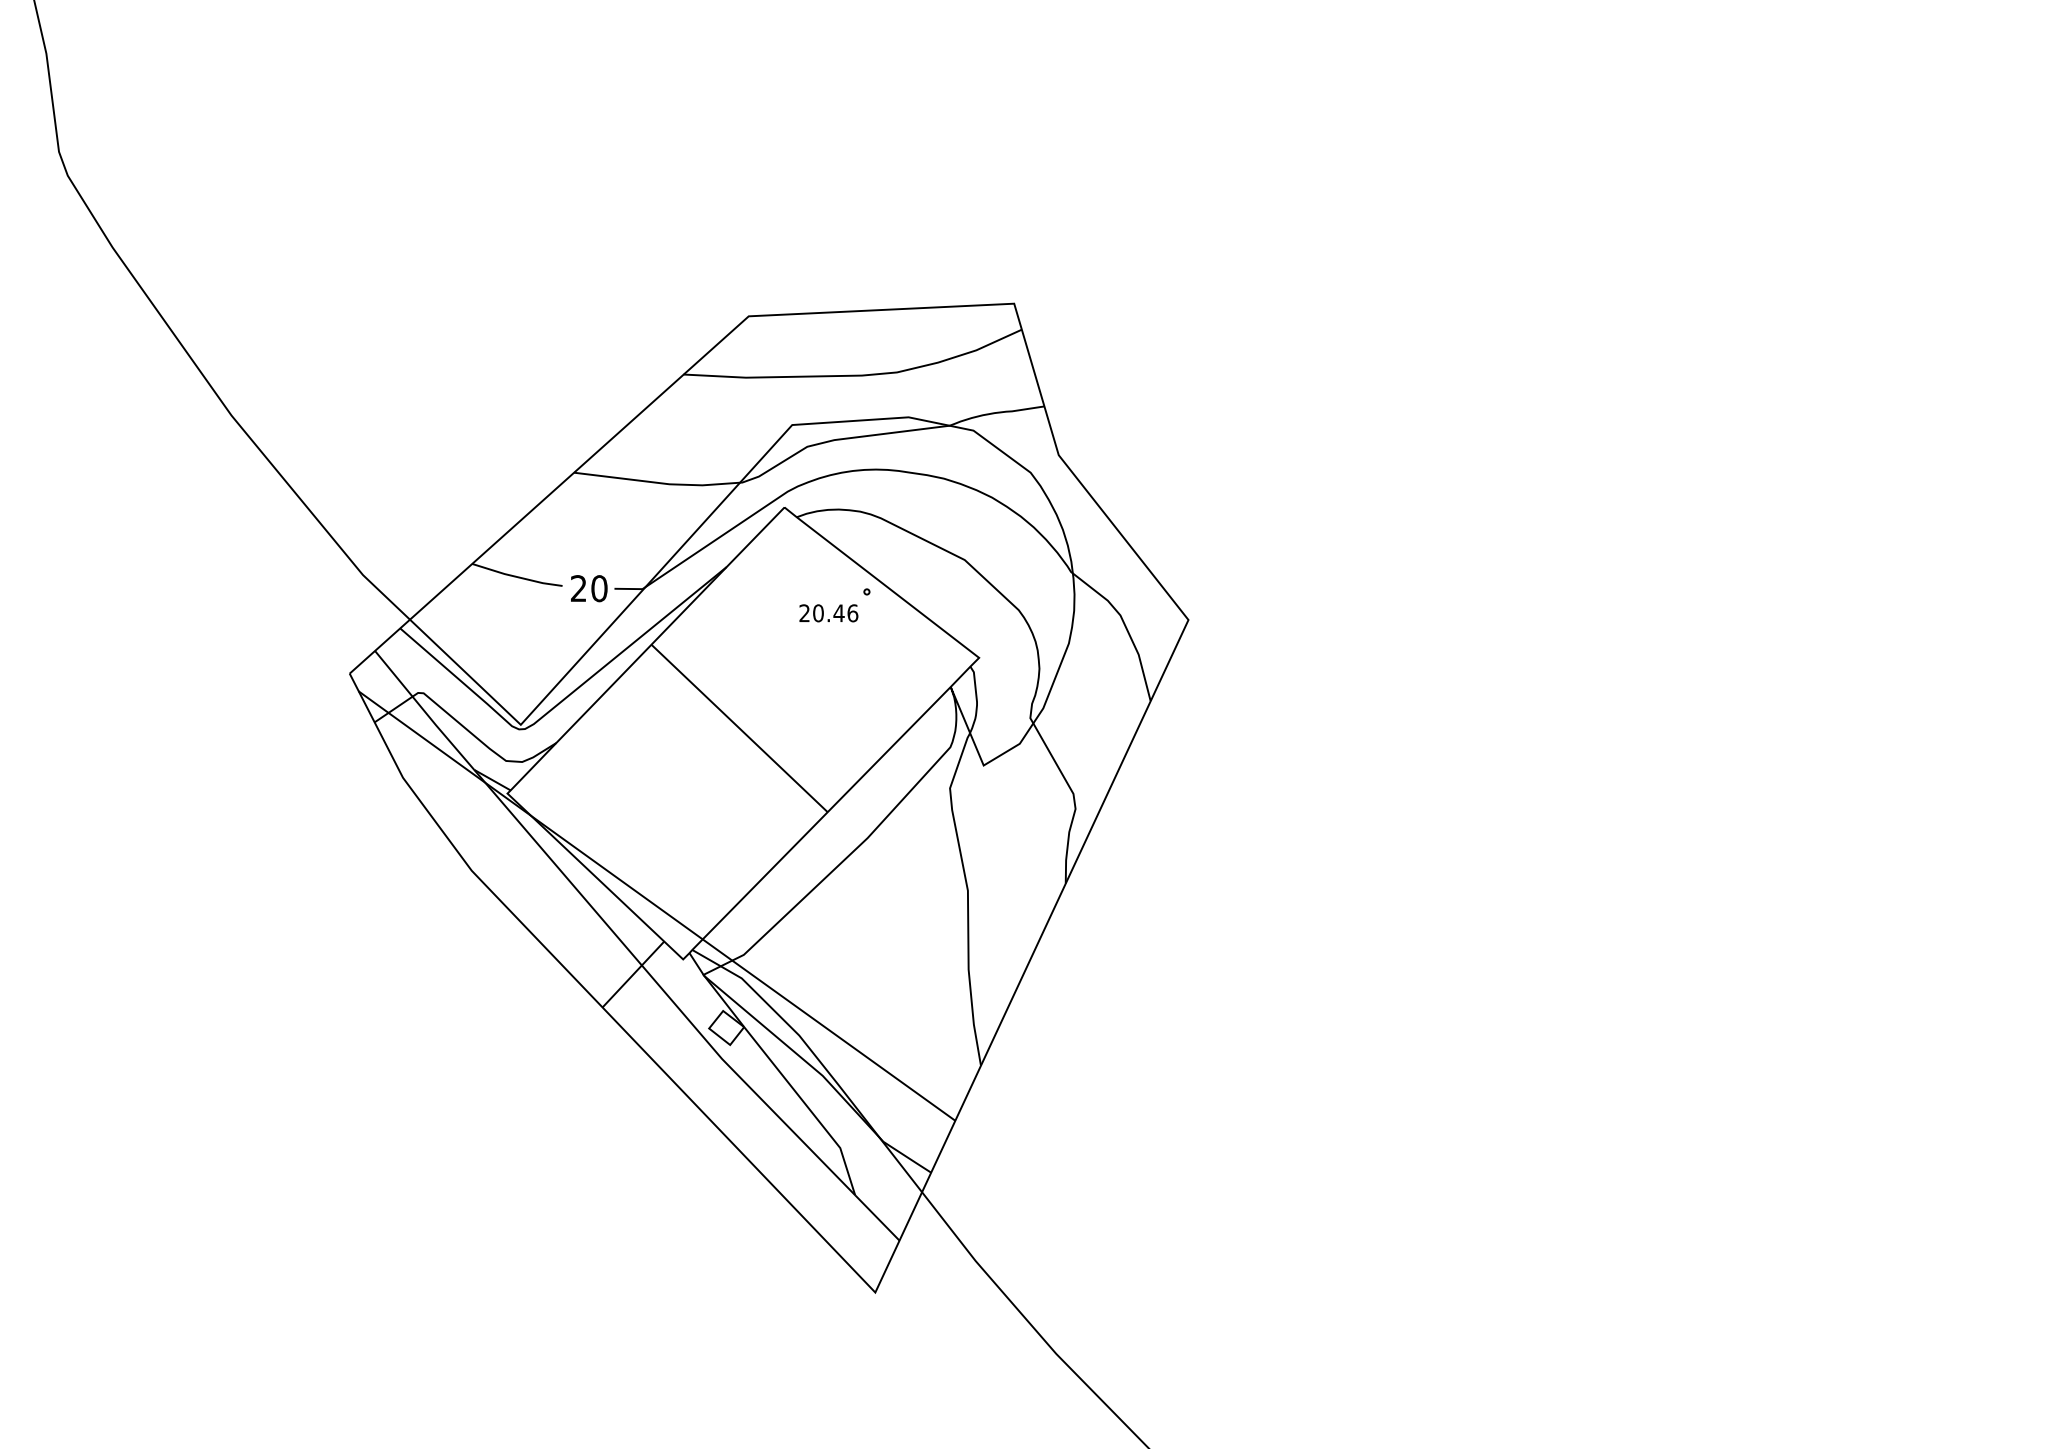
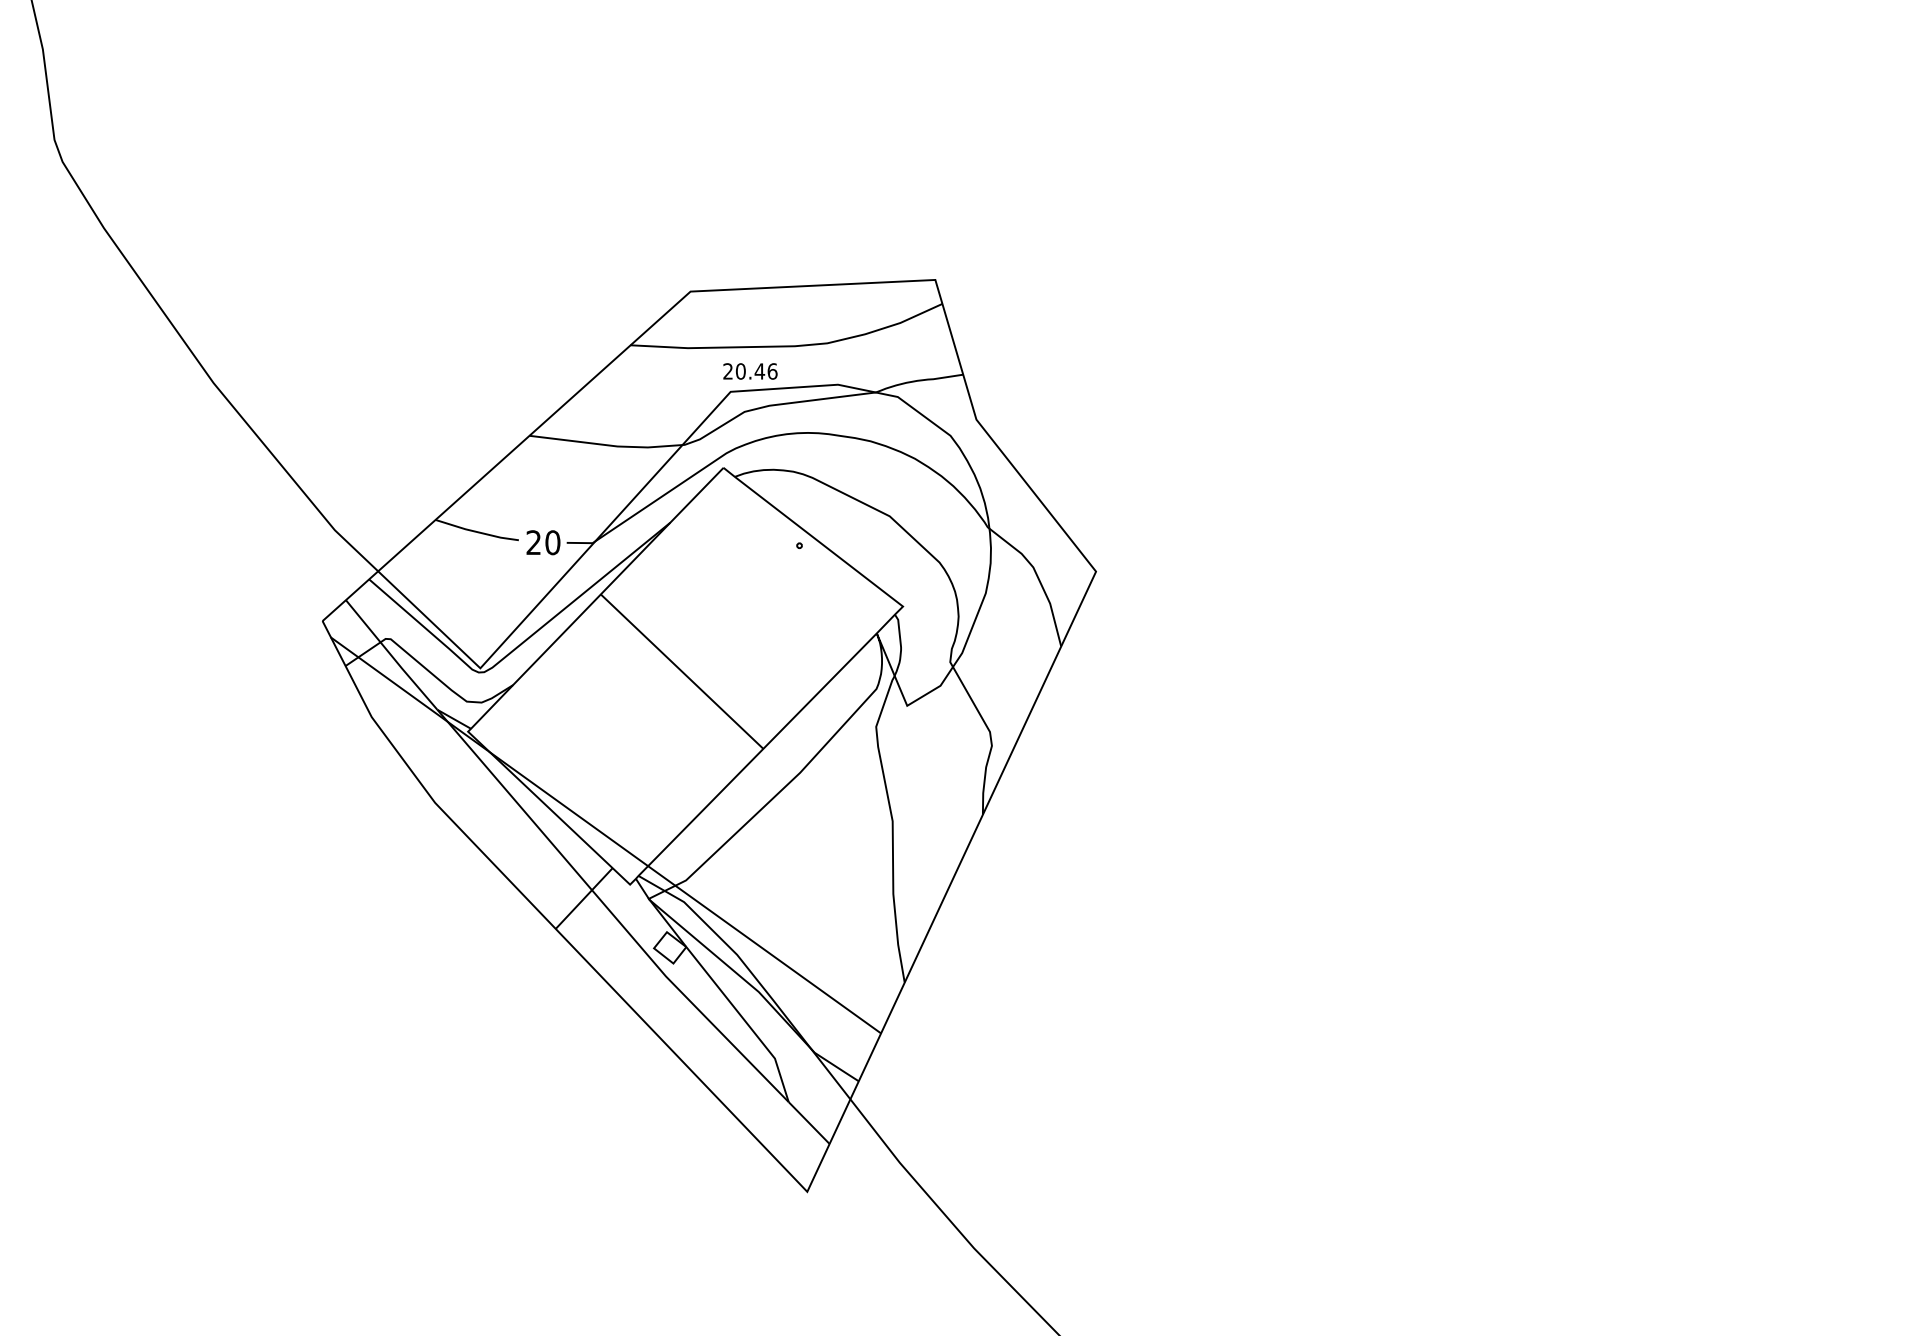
text: (828, 613) -> (750, 371), moved

